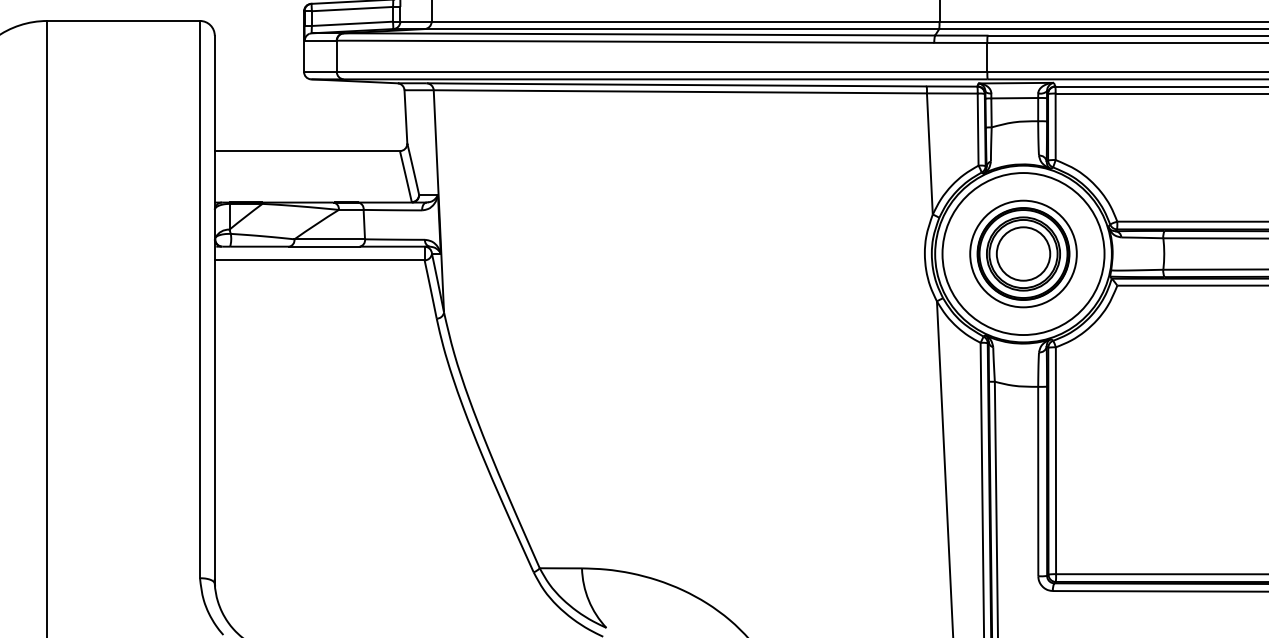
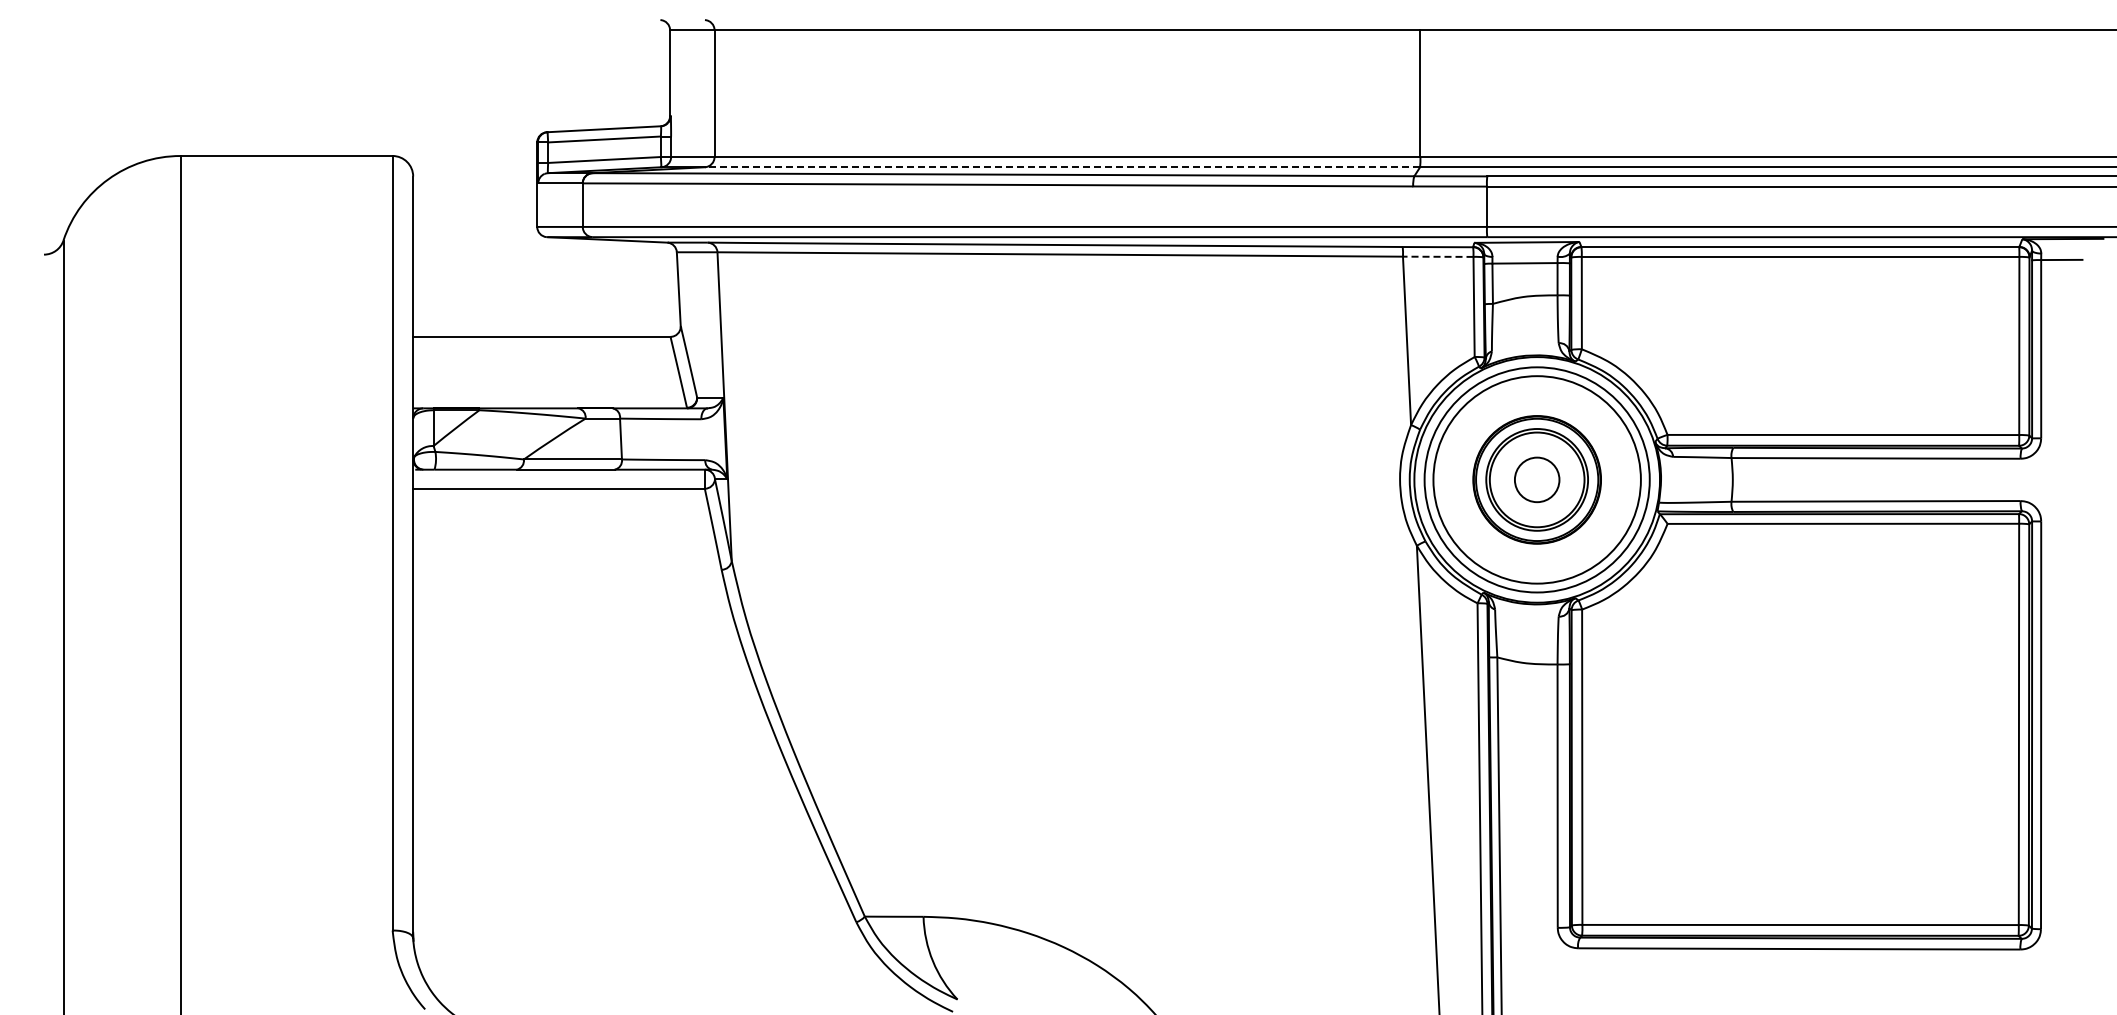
line: (681, 29) -> (1062, 167), solid -> dashed
line: (951, 93) -> (1437, 256), solid -> dashed
circle: (1023, 253) -> (1537, 479), size x0.6
circle: (1023, 253) -> (1537, 479), size x1.4

